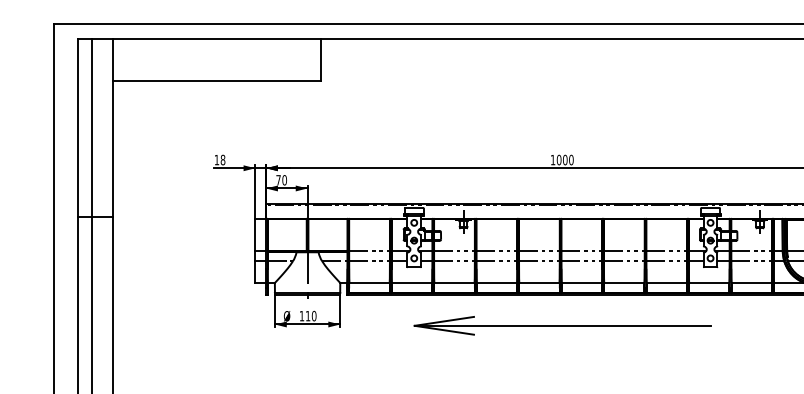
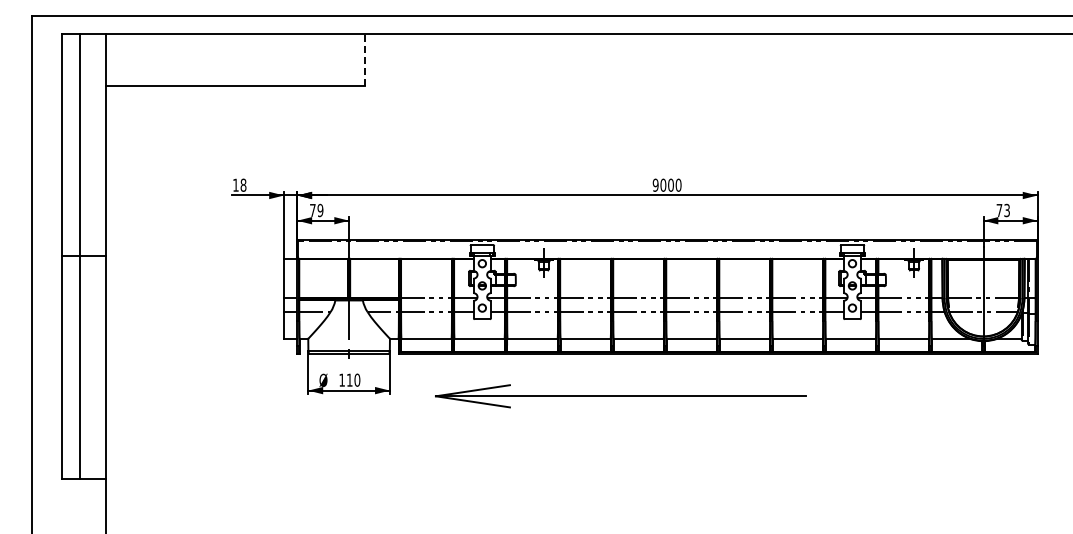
line: (320, 60) -> (365, 60), solid -> dashed
text: (552, 159) -> (655, 184), 1000 -> 9000
text: (284, 180) -> (320, 210), 70 -> 79
part: (562, 325) -> (620, 396), moved

